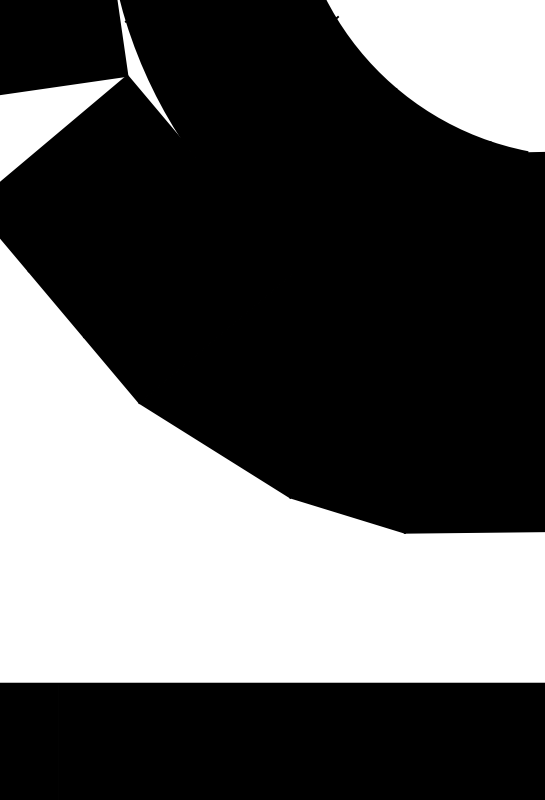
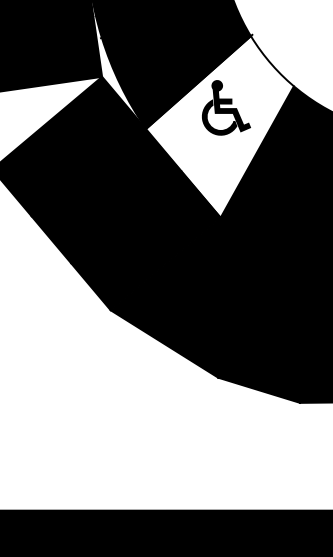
fill: (292, 145) -> (219, 126), removed

